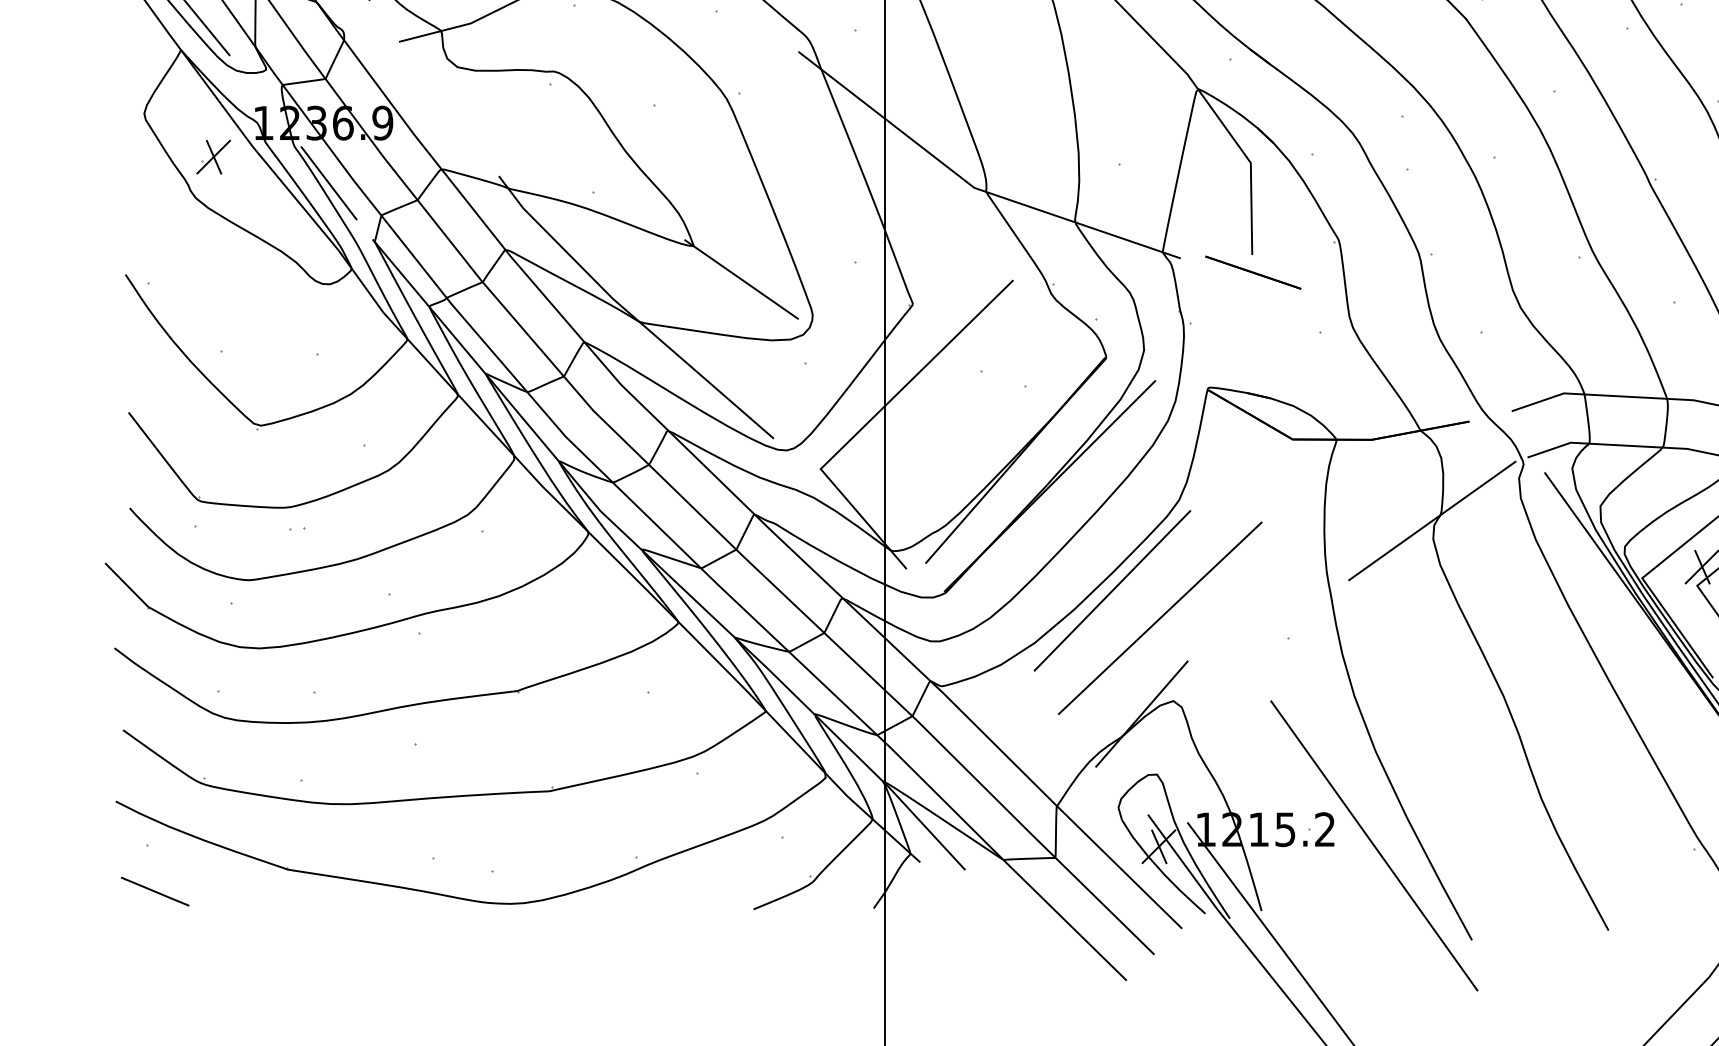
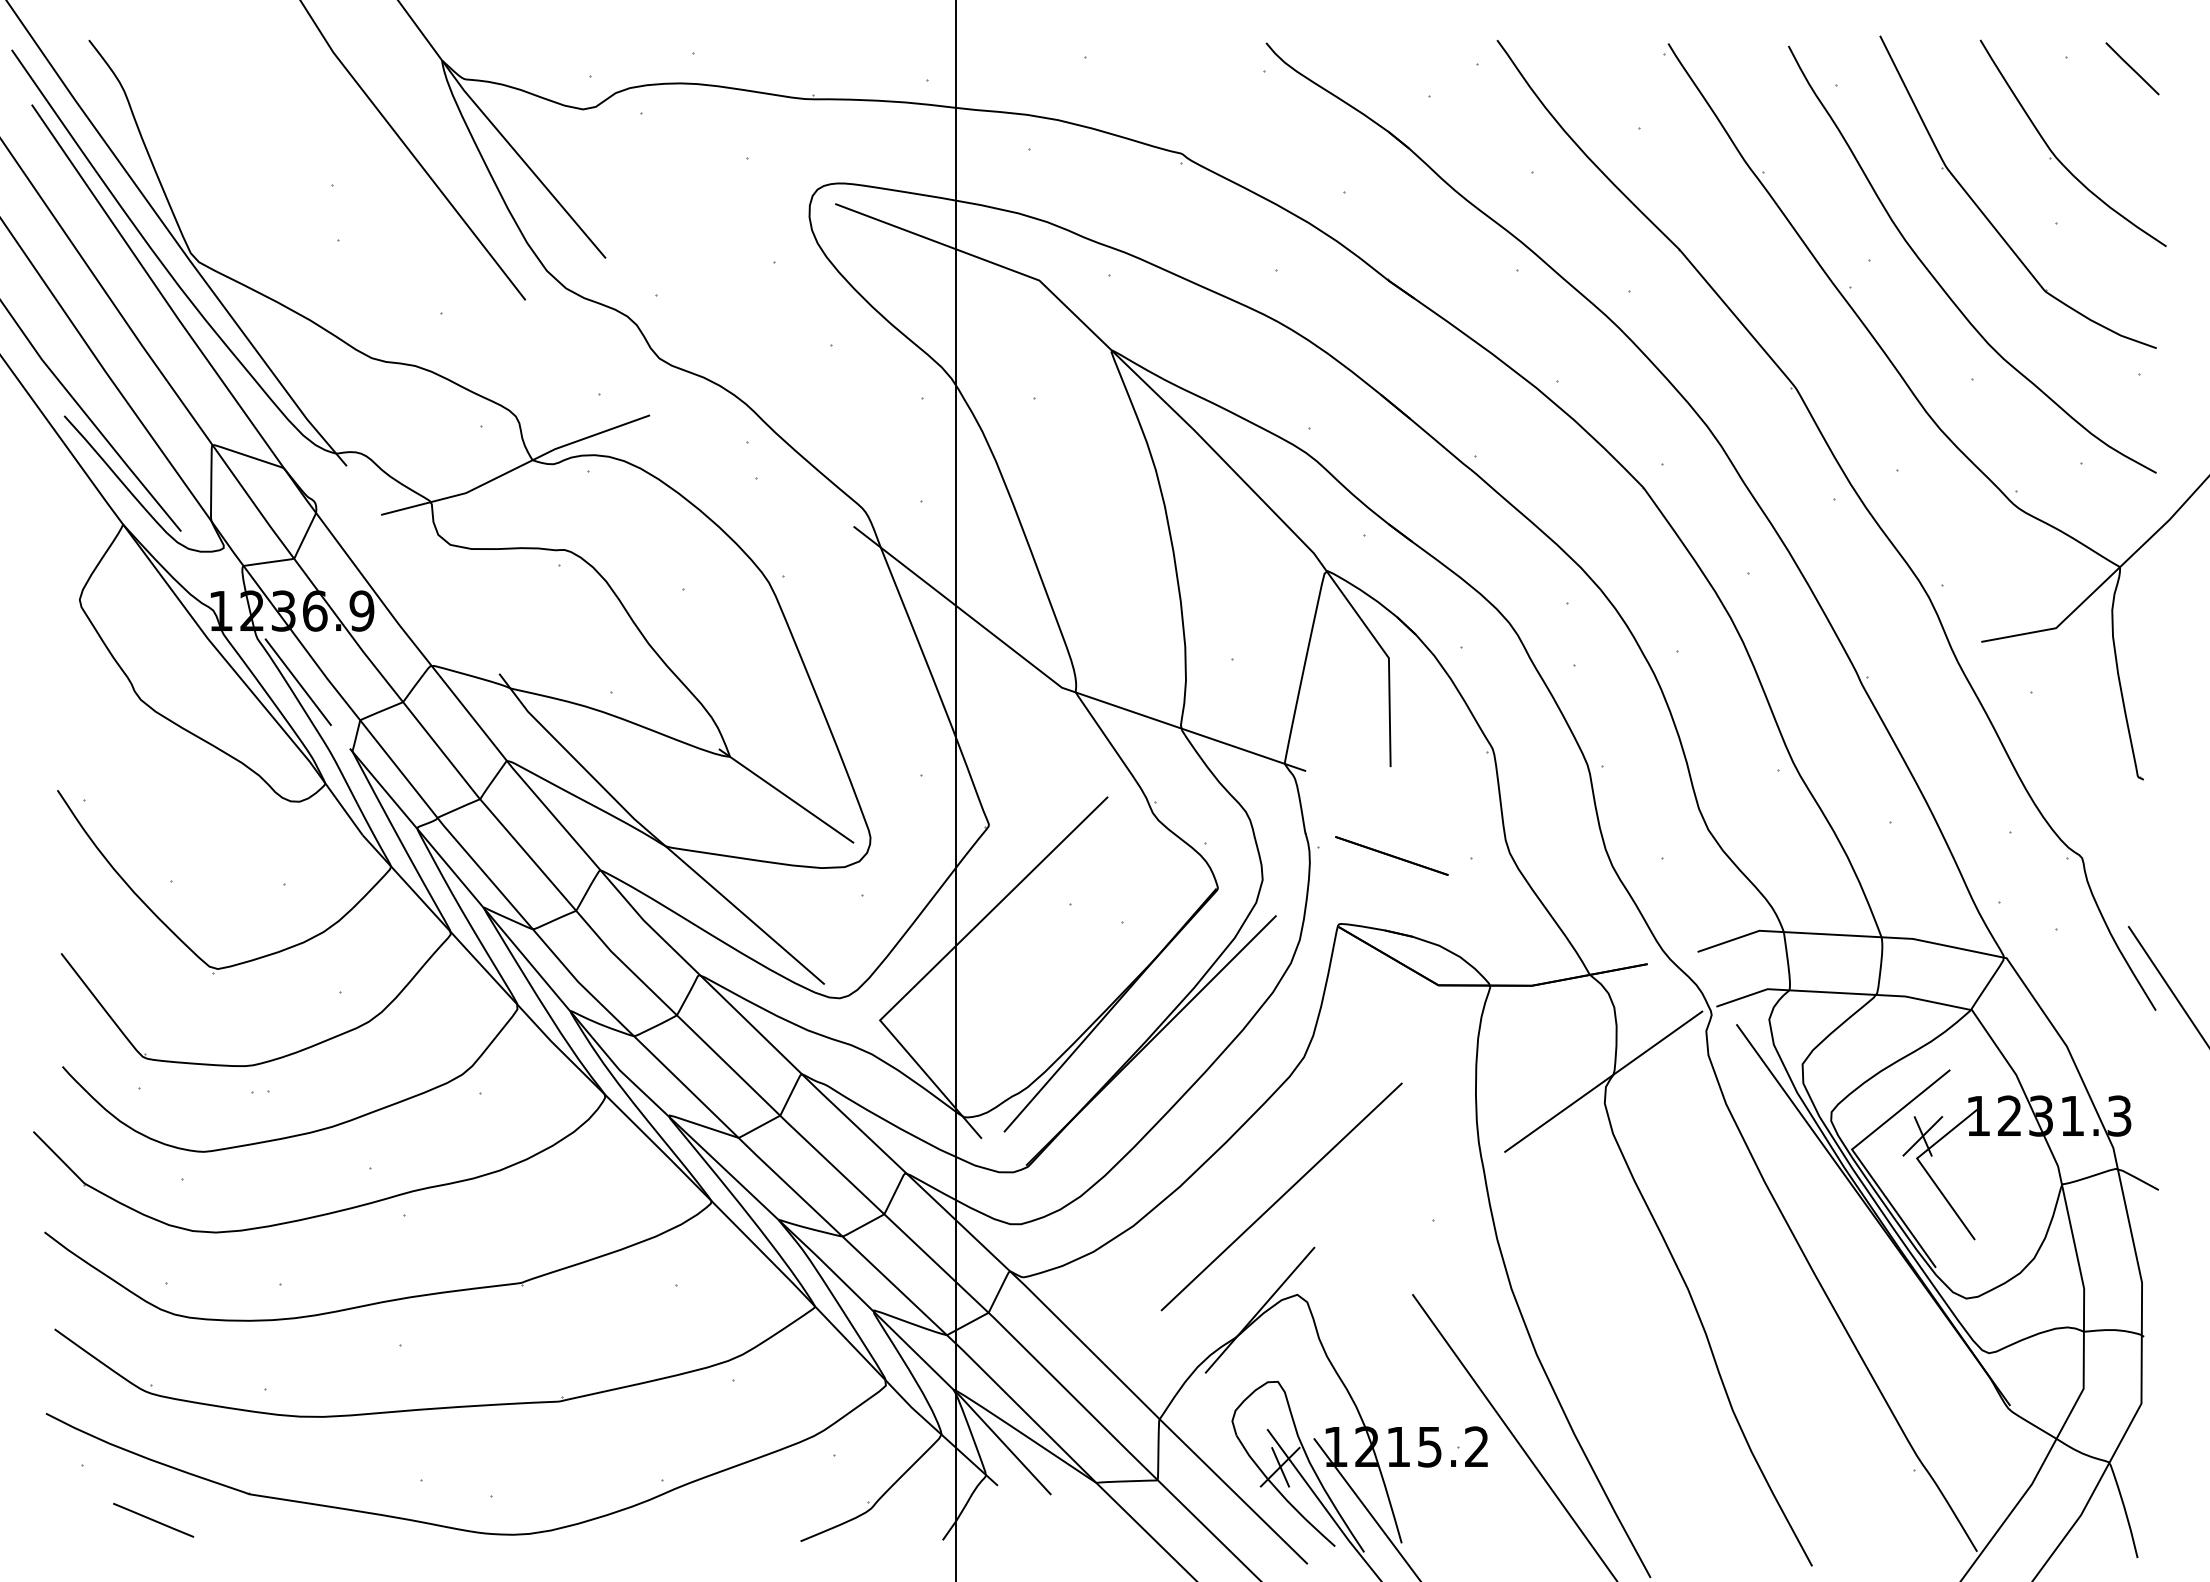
part: (213, 157) -> (161, 651), removed
line: (1252, 272) -> (1391, 855), moved
line: (1112, 590) -> (1225, 1163), removed
line: (155, 890) -> (153, 1519), moved

